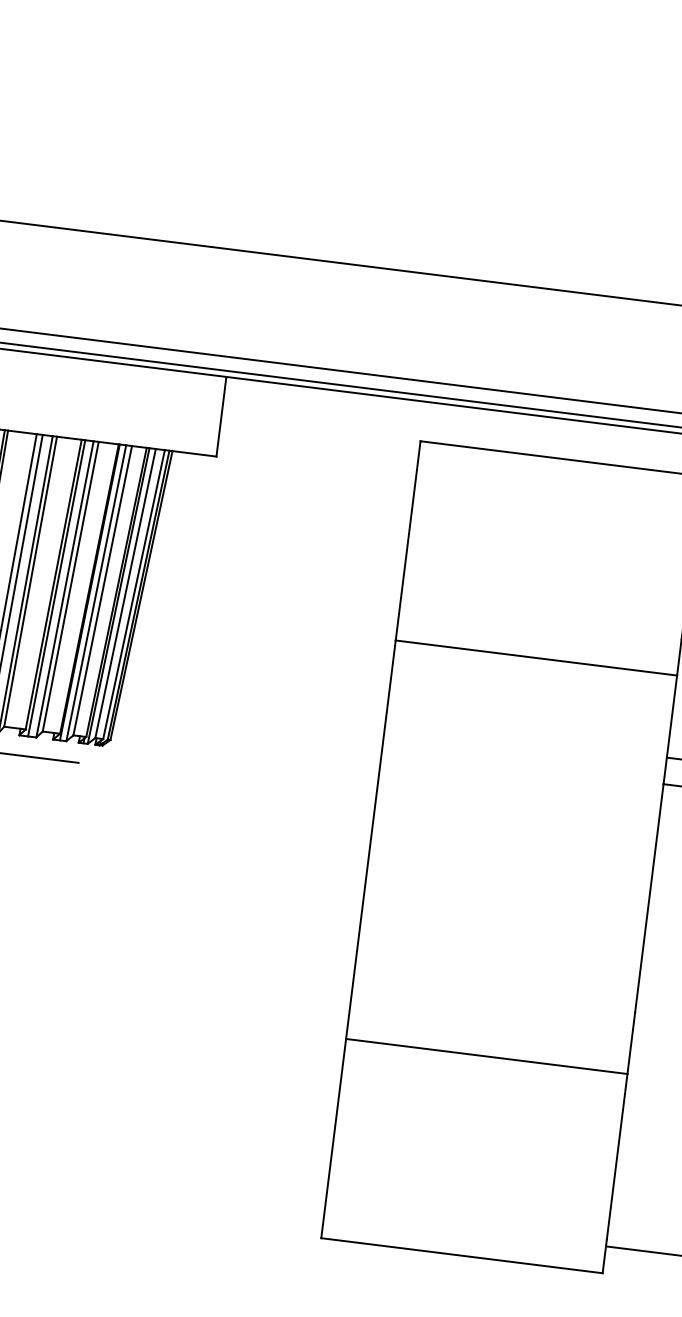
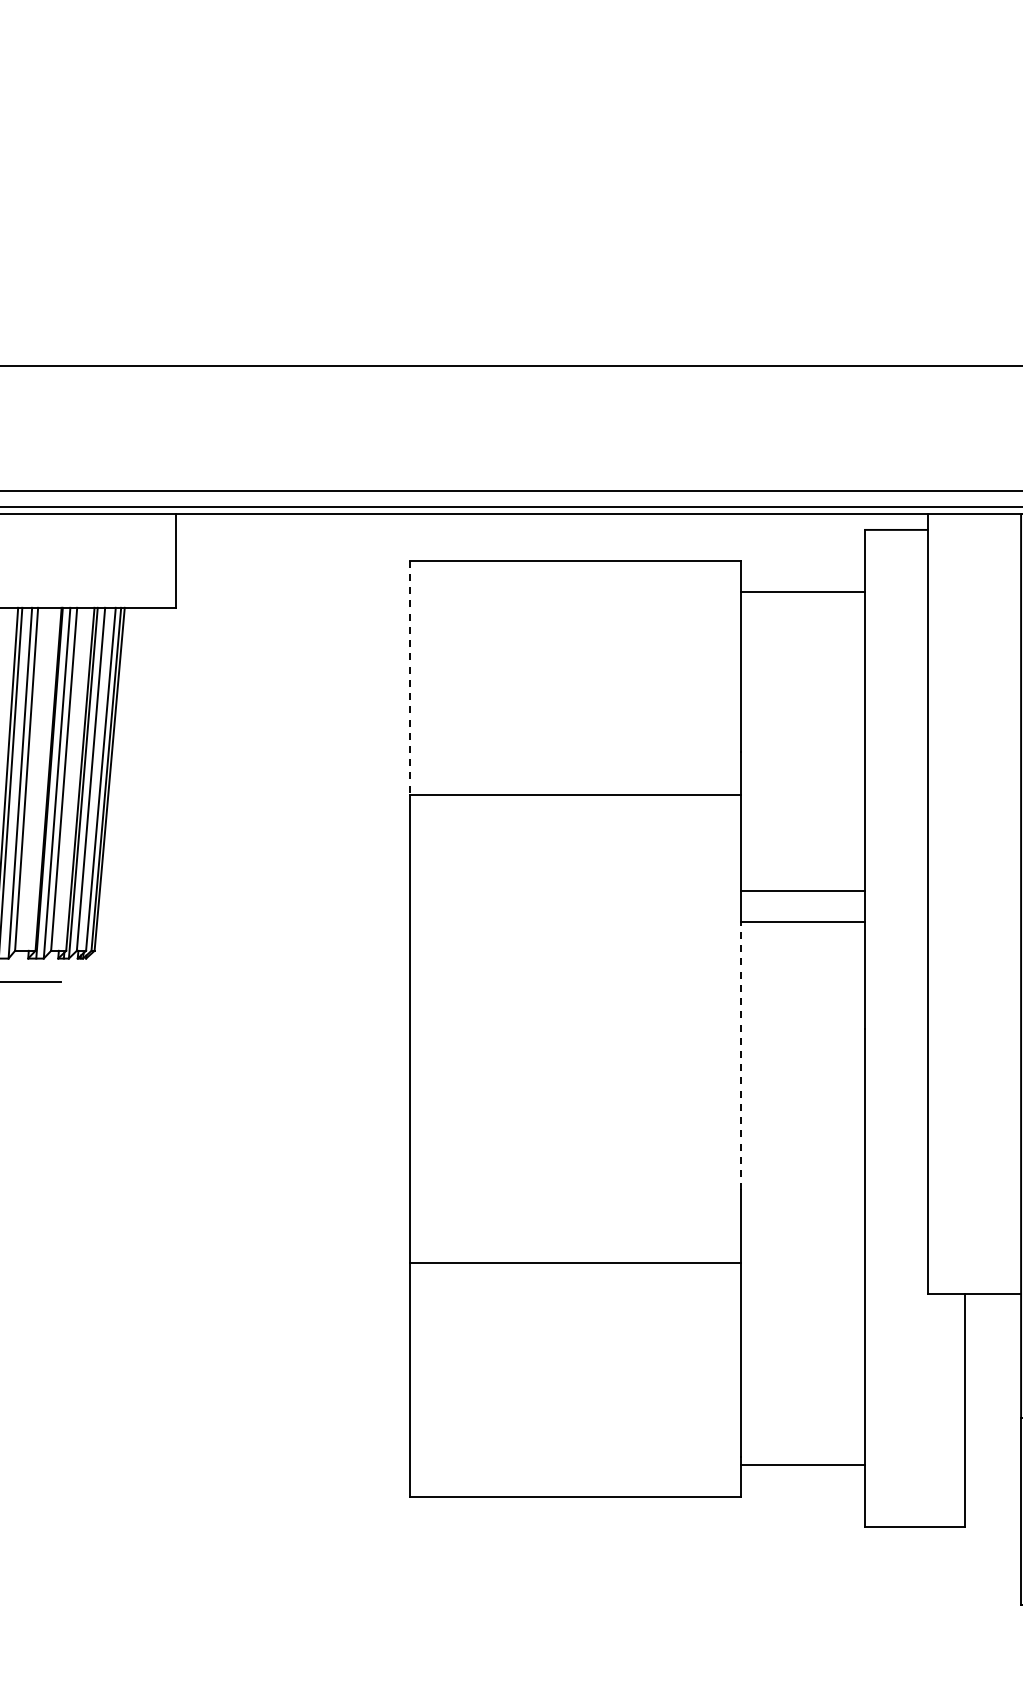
line: (408, 540) -> (410, 677), solid -> dashed
line: (649, 897) -> (740, 1055), solid -> dashed

